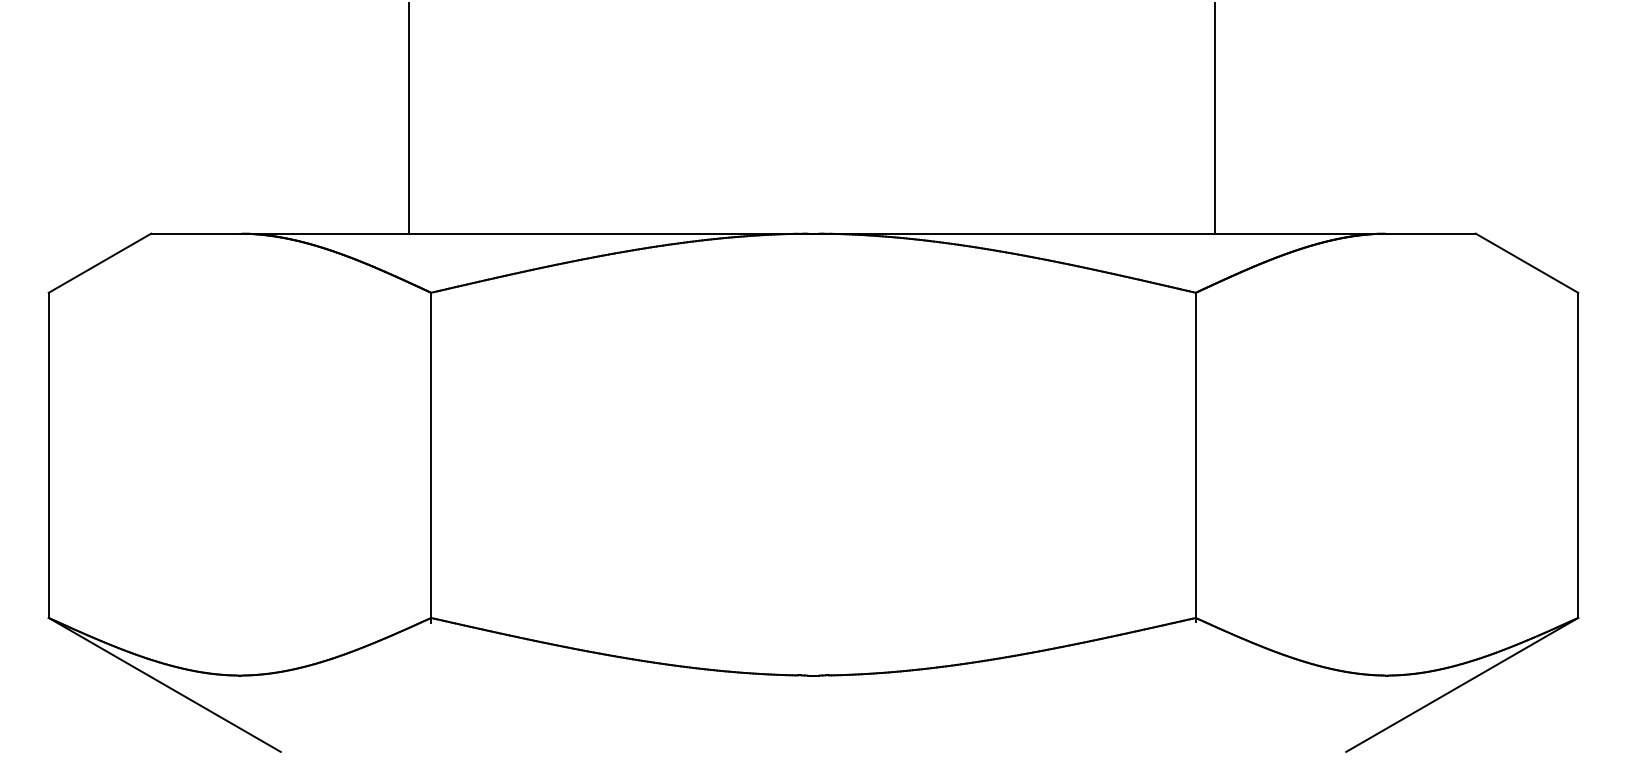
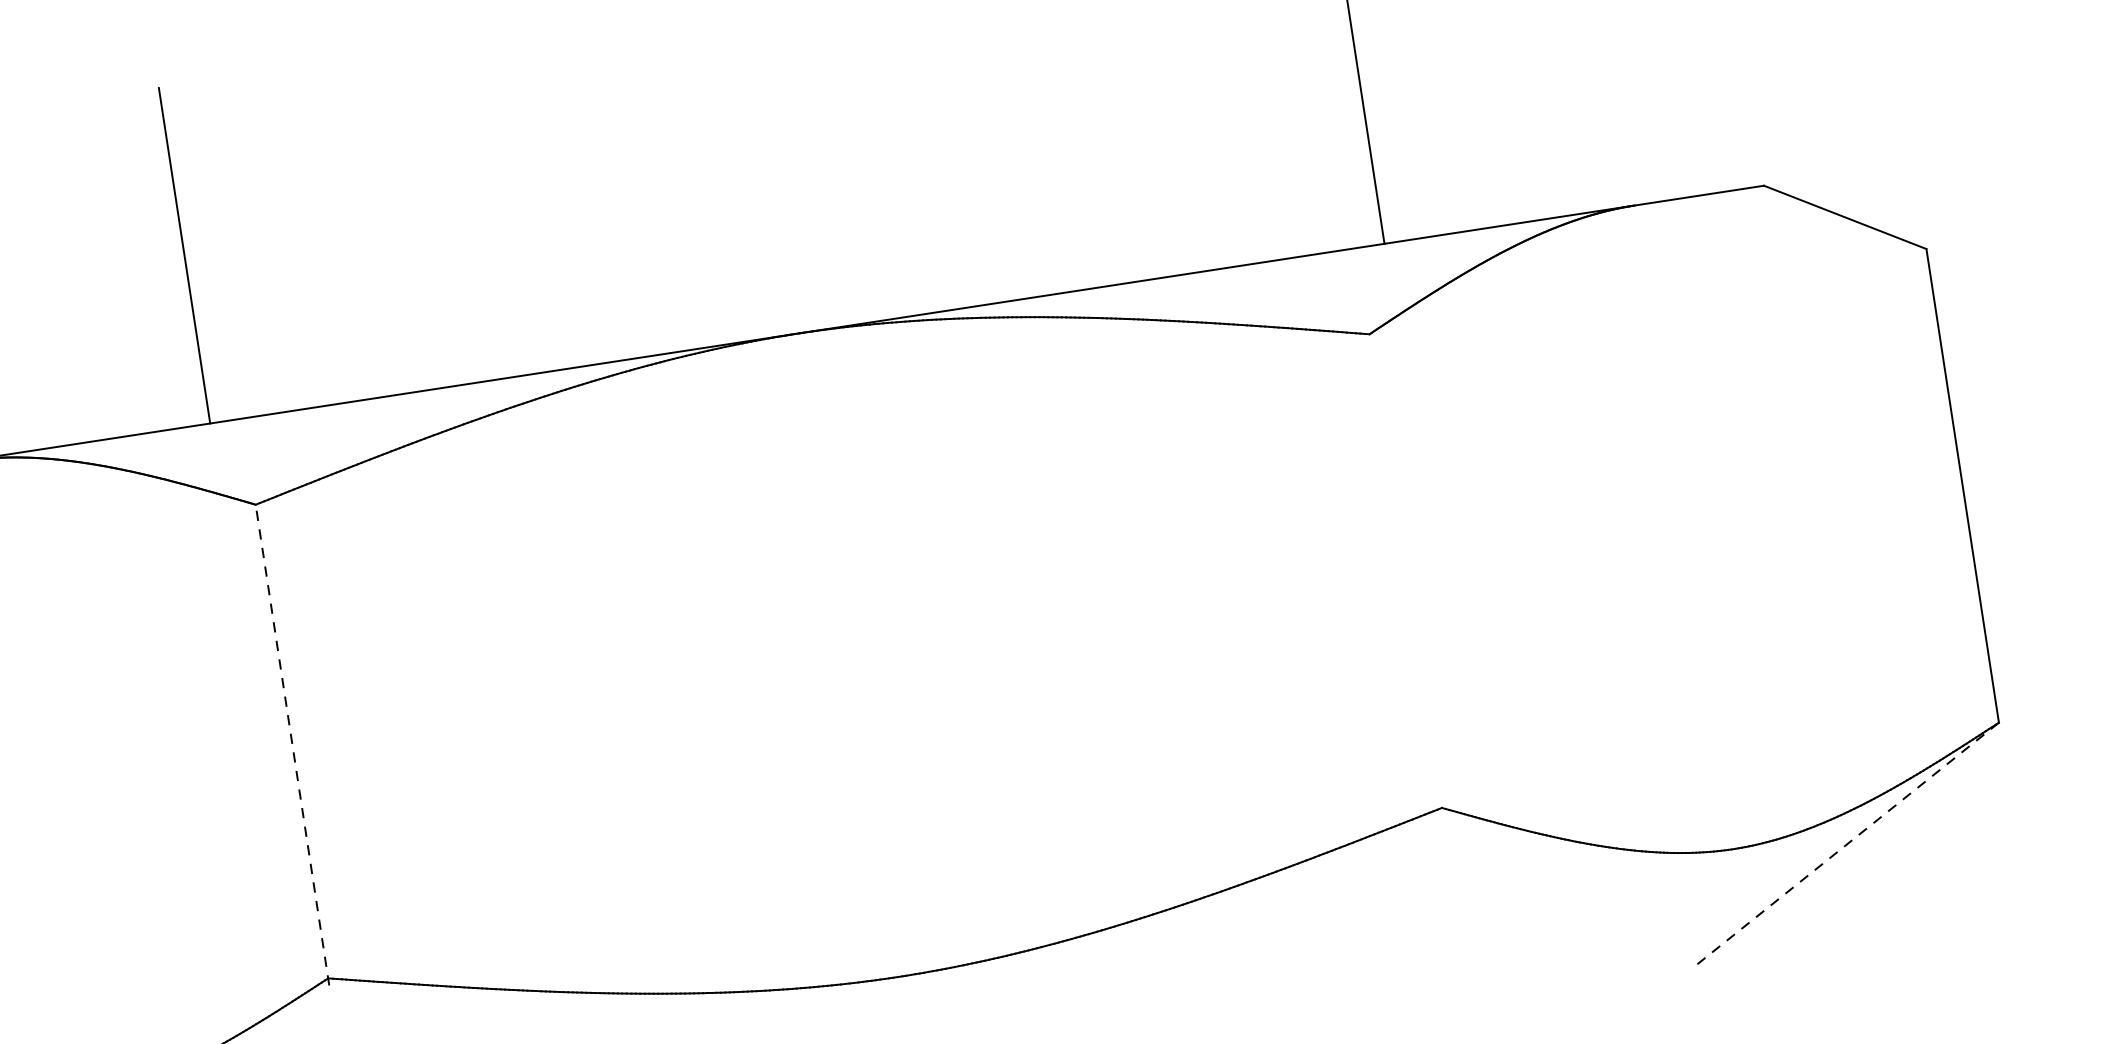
line: (1195, 456) -> (1405, 572), removed
line: (431, 457) -> (292, 744), solid -> dashed
line: (1462, 684) -> (1845, 845), solid -> dashed

